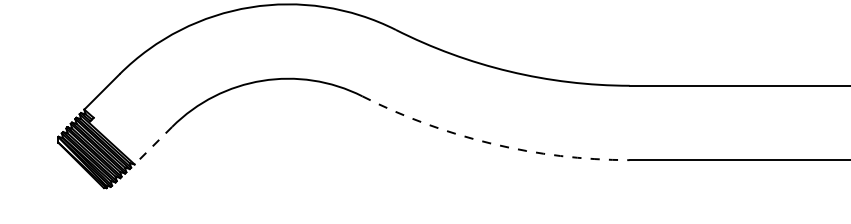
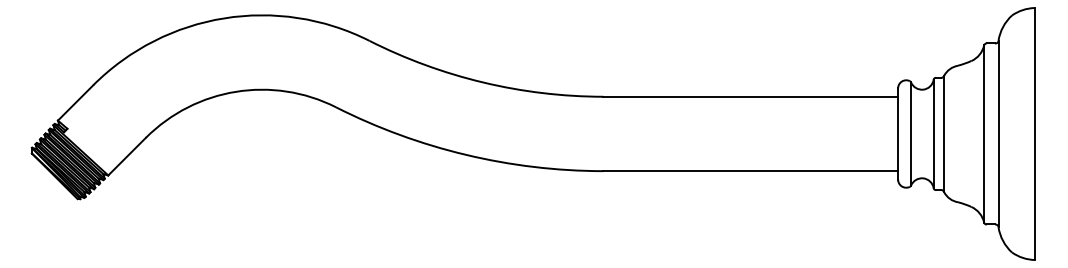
arc: (491, 143) -> (465, 154), dashed -> solid
line: (153, 145) -> (127, 156), dashed -> solid

